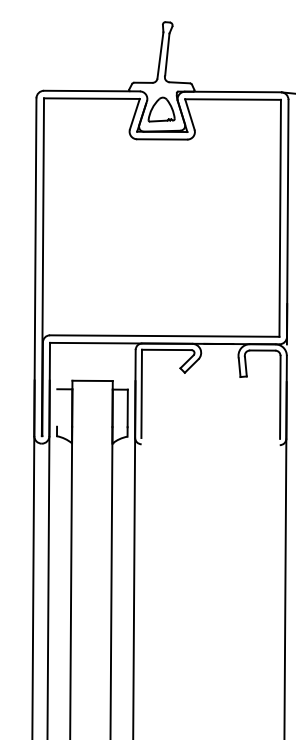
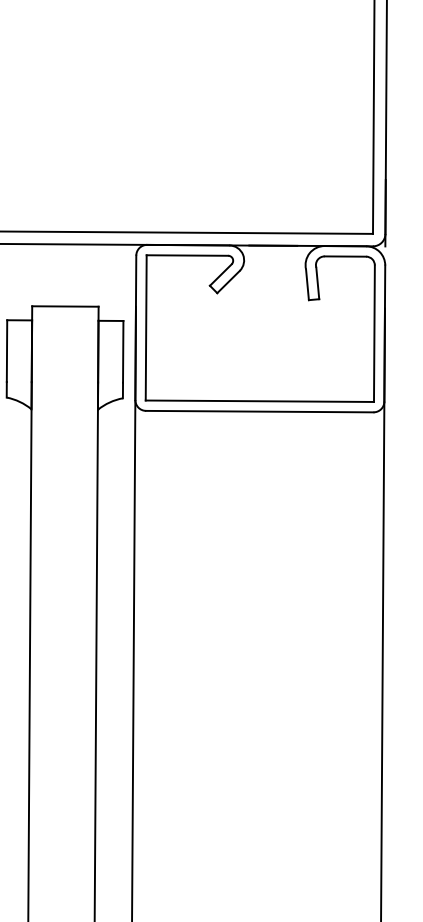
line: (57, 407) -> (7, 350), added
line: (210, 438) -> (259, 401), added
line: (210, 444) -> (259, 411), added

